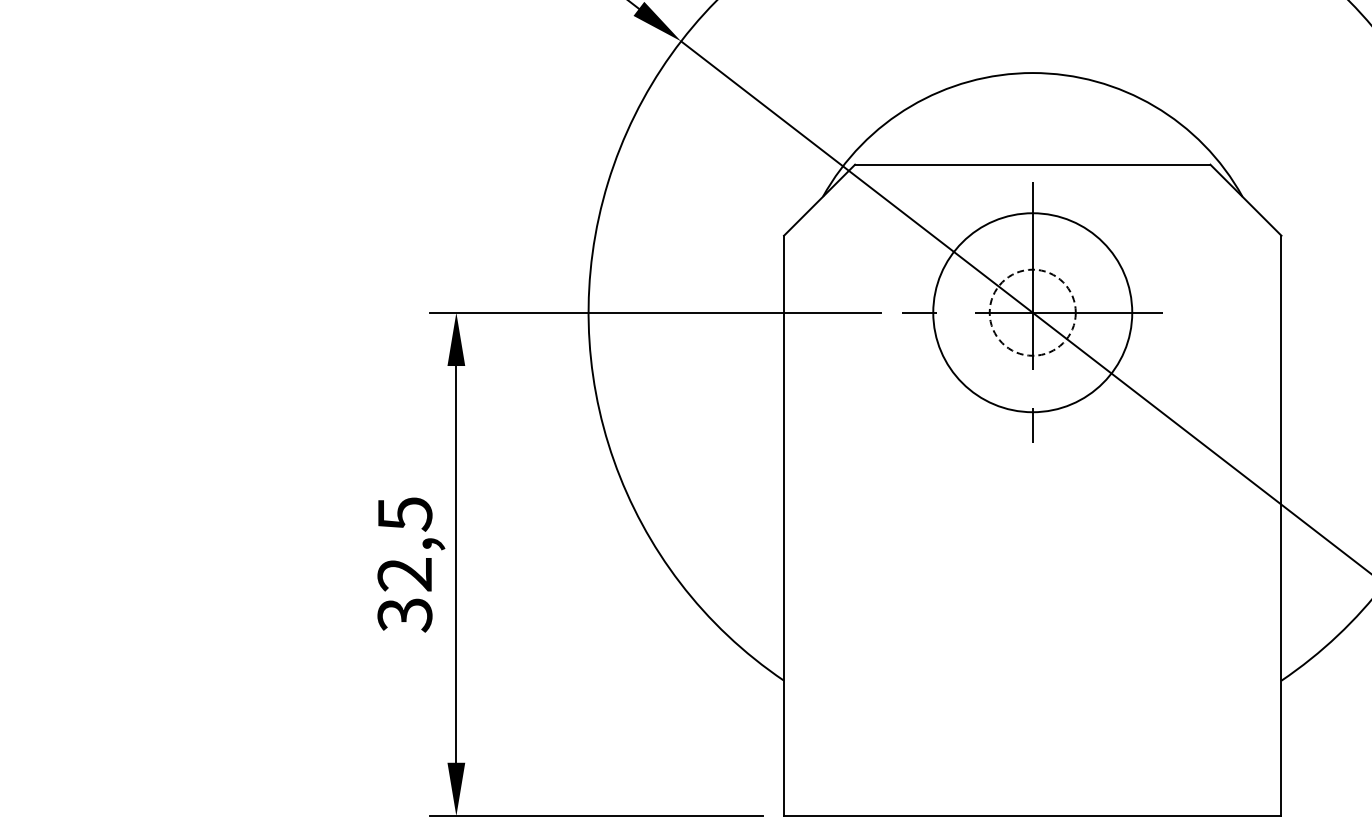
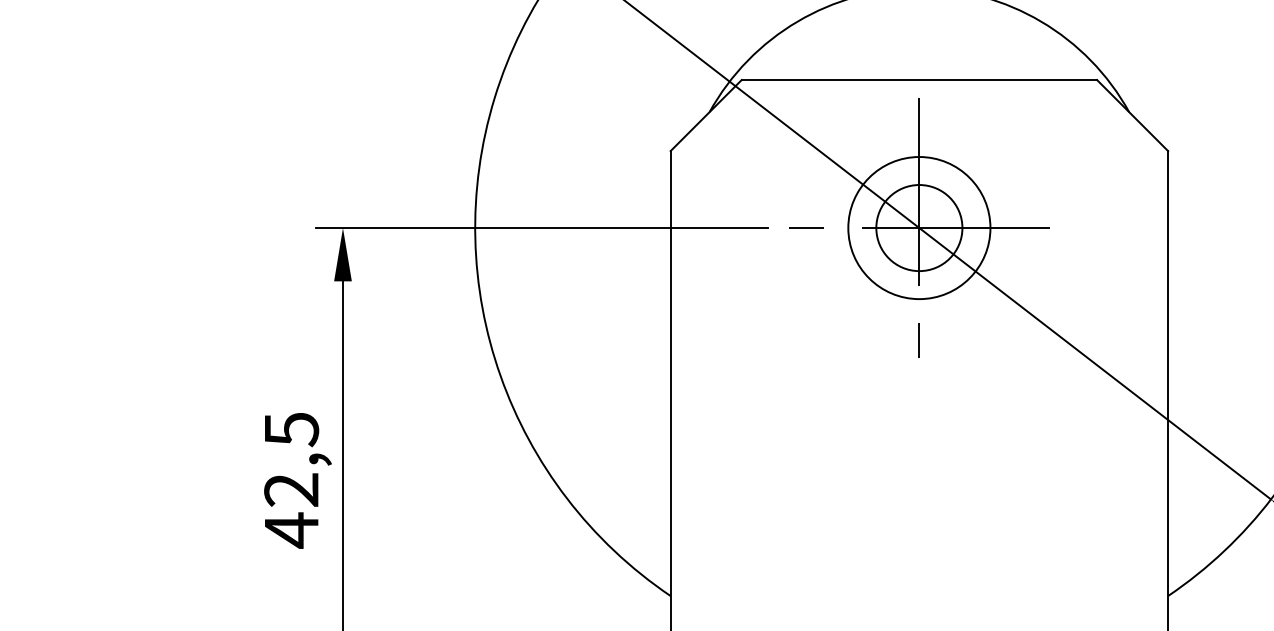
circle: (1032, 312) -> (919, 227), dashed -> solid
circle: (1032, 312) -> (919, 227), size x0.71
text: (404, 615) -> (291, 530), 32,5 -> 42,5

